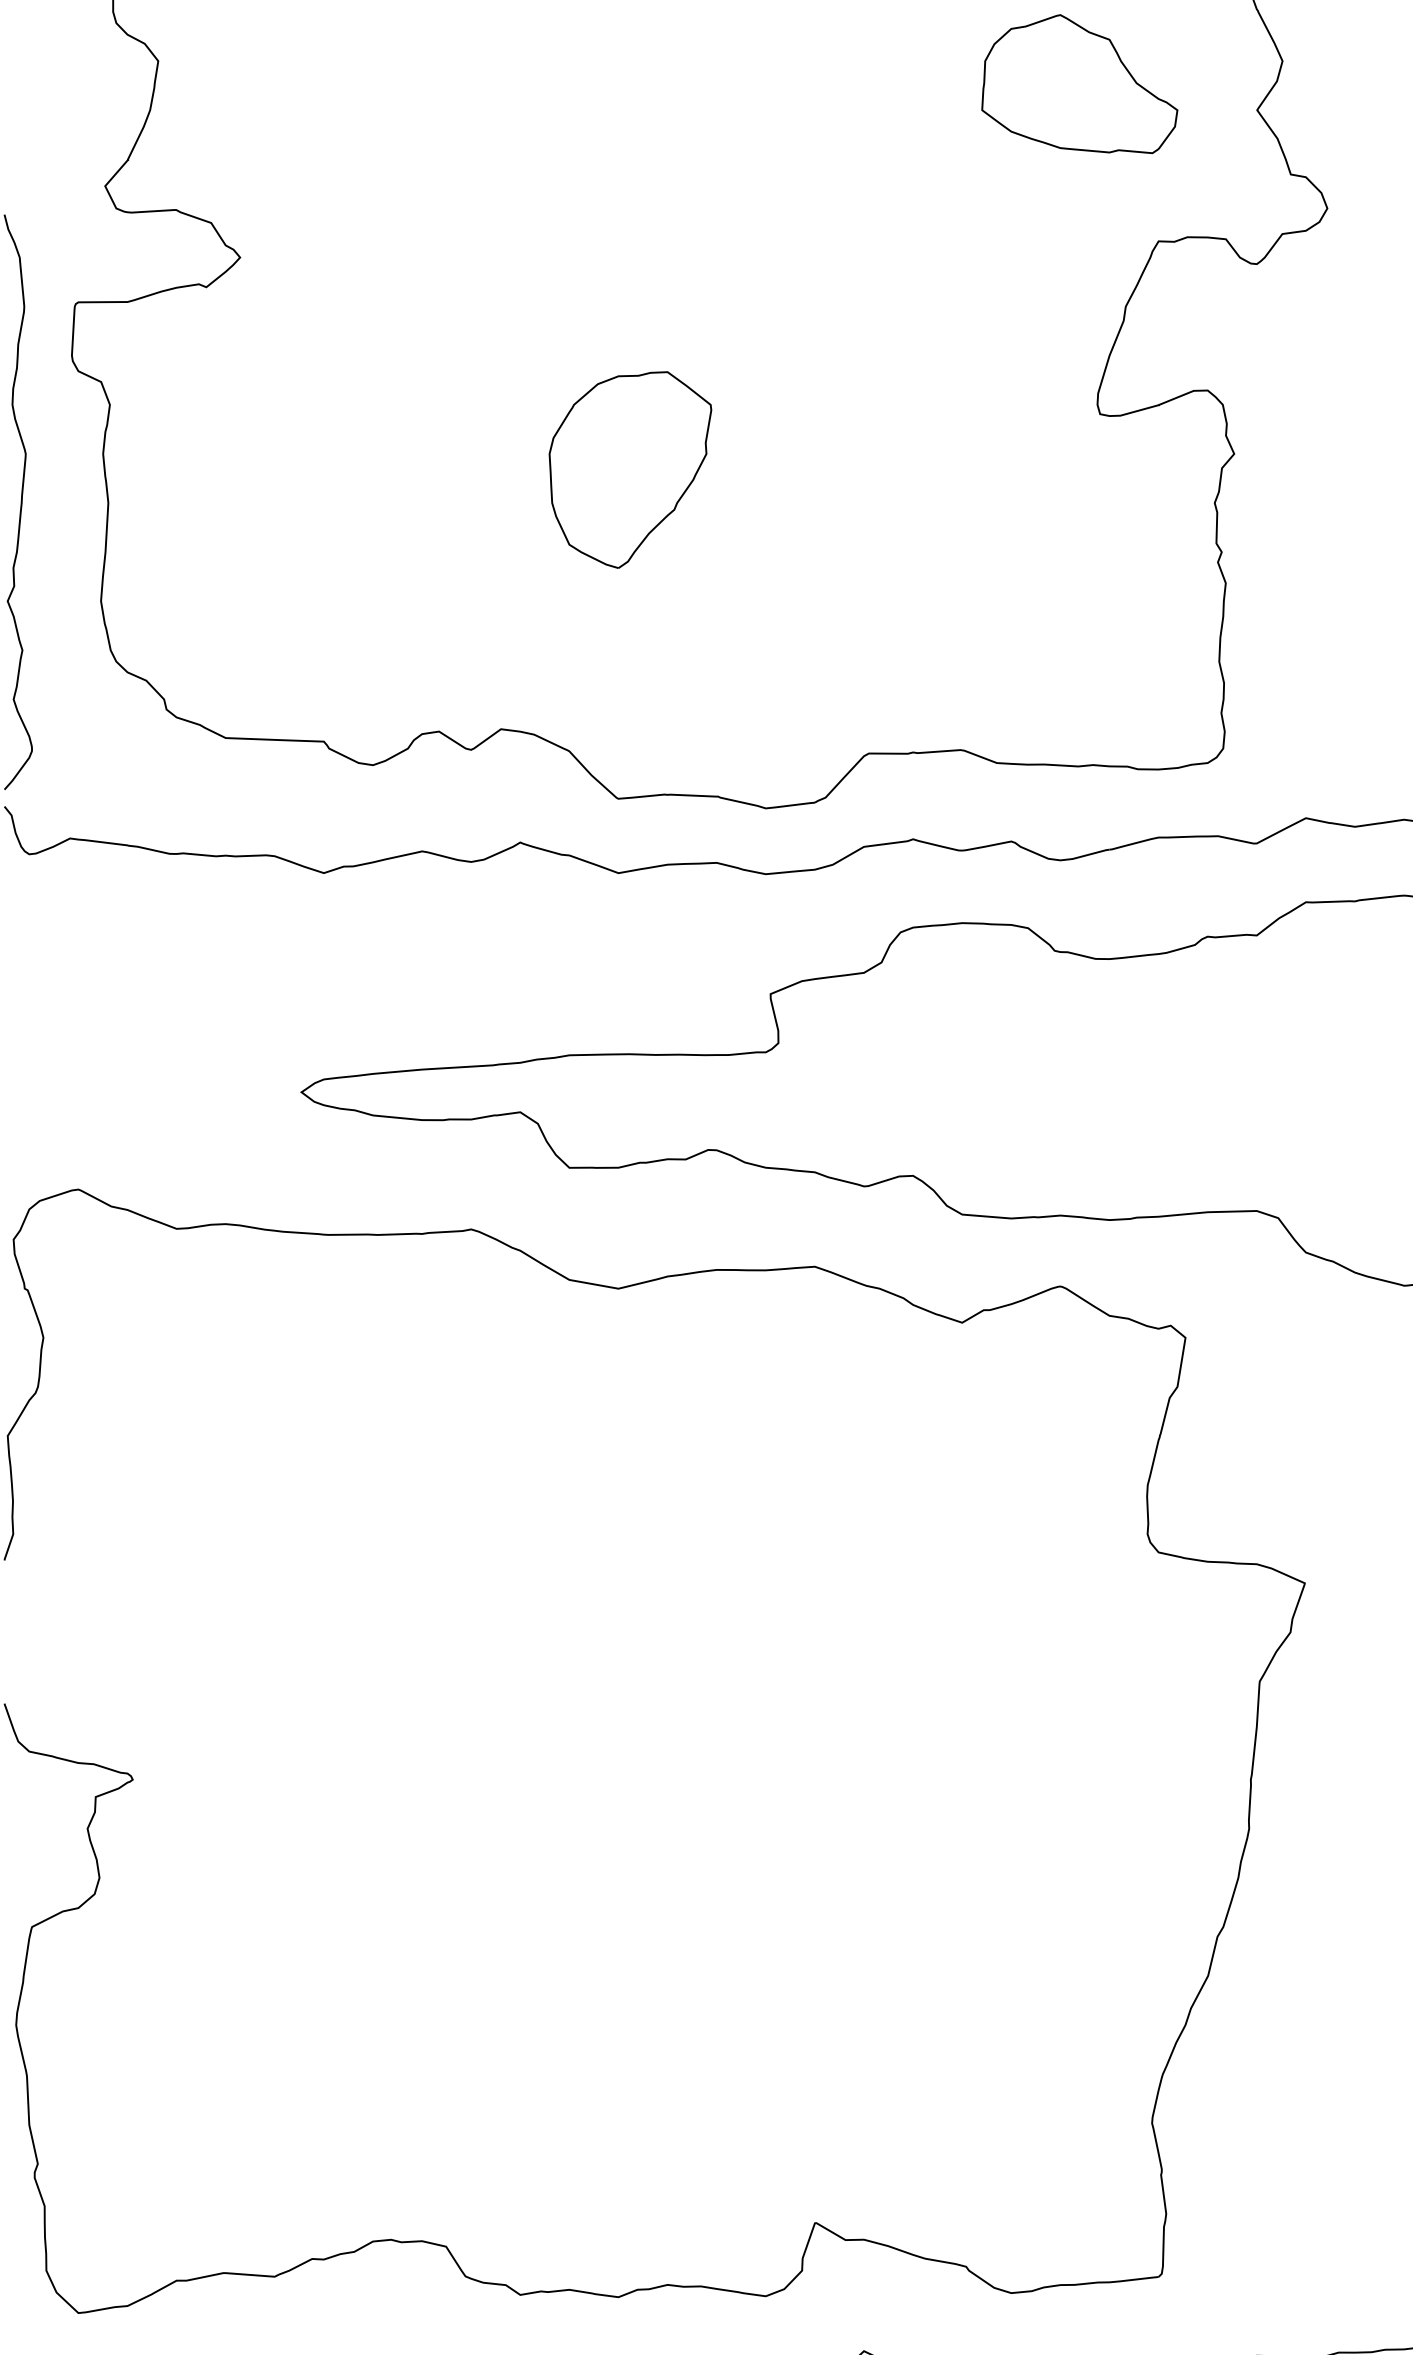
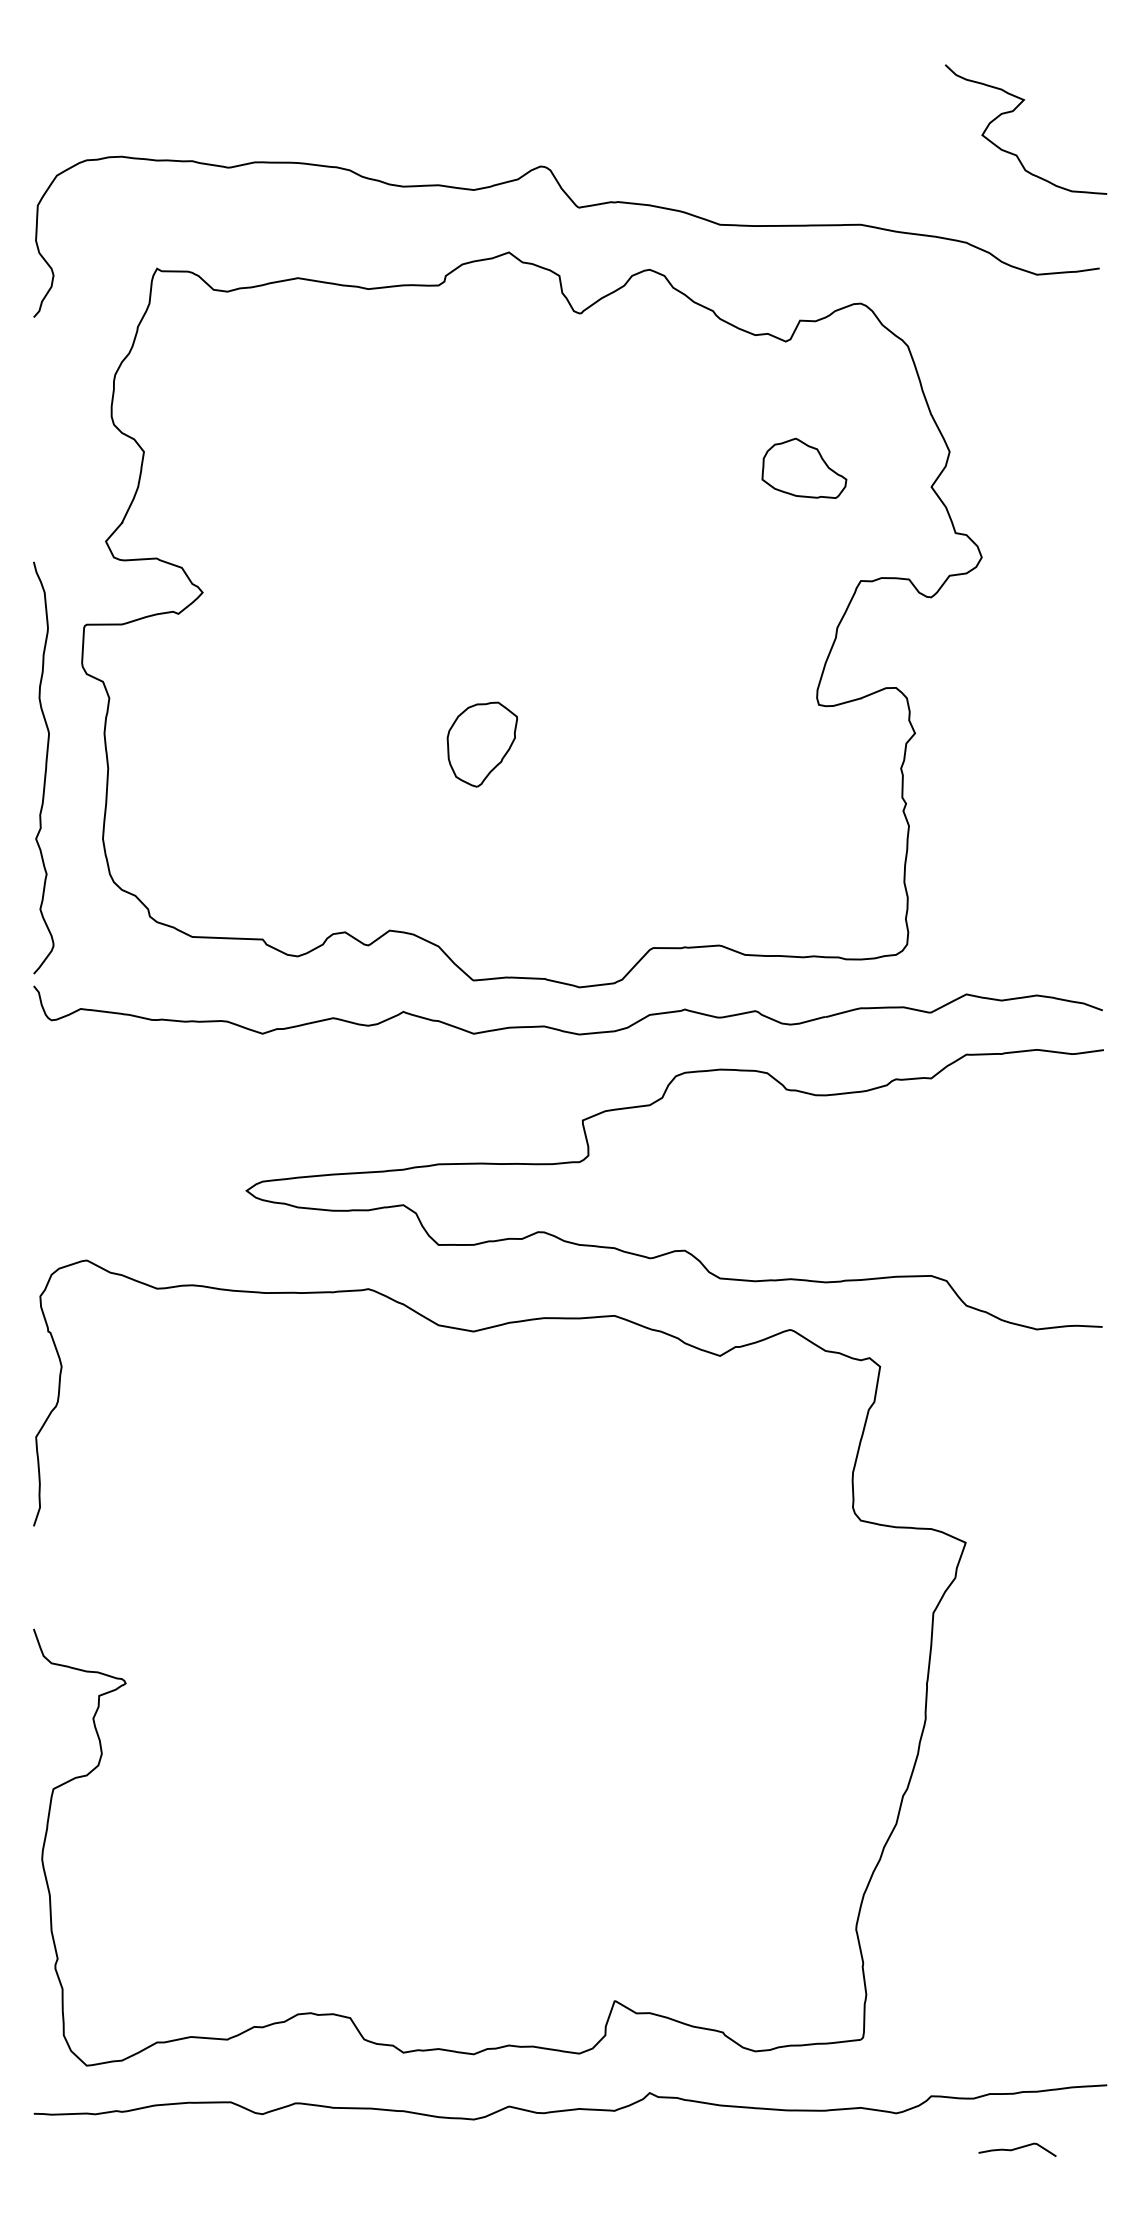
part: (1079, 84) -> (804, 468), size x0.6
part: (630, 469) -> (482, 744), size x0.6

